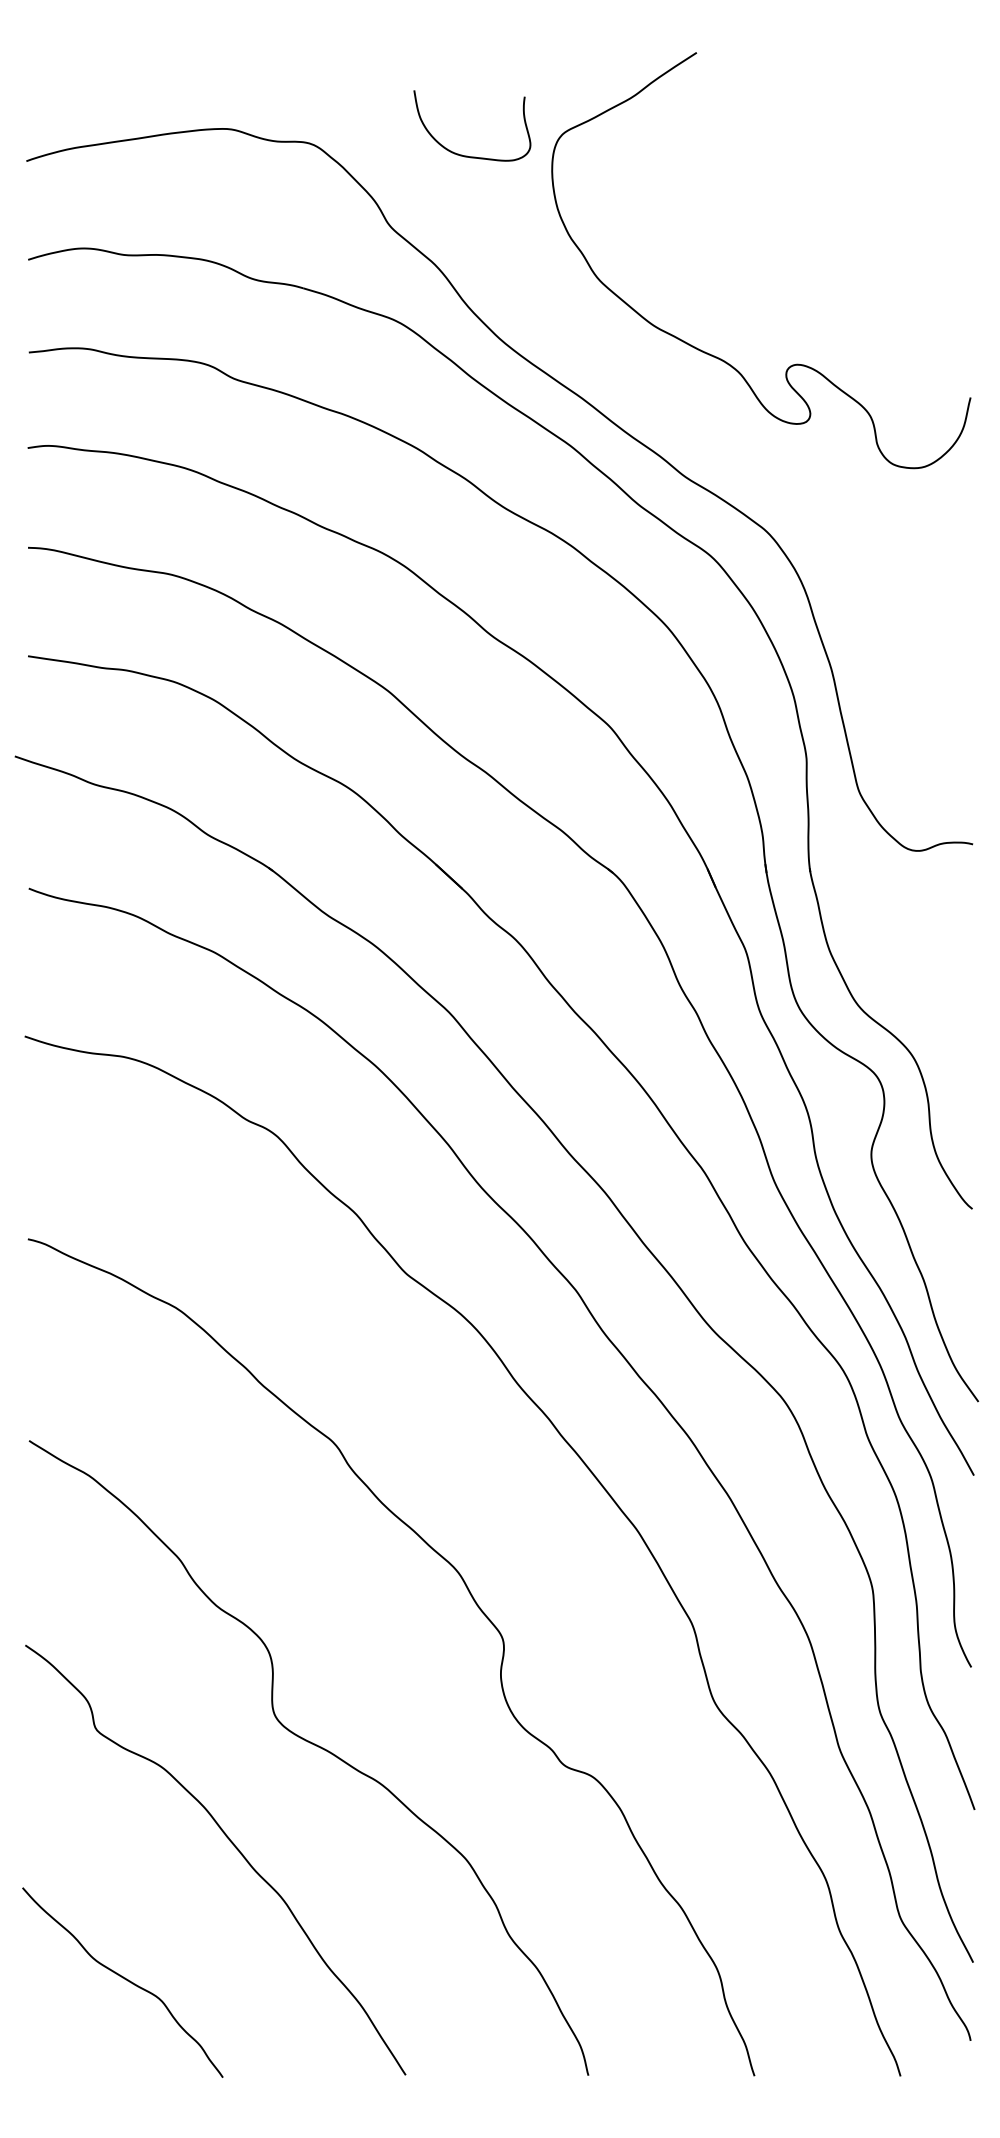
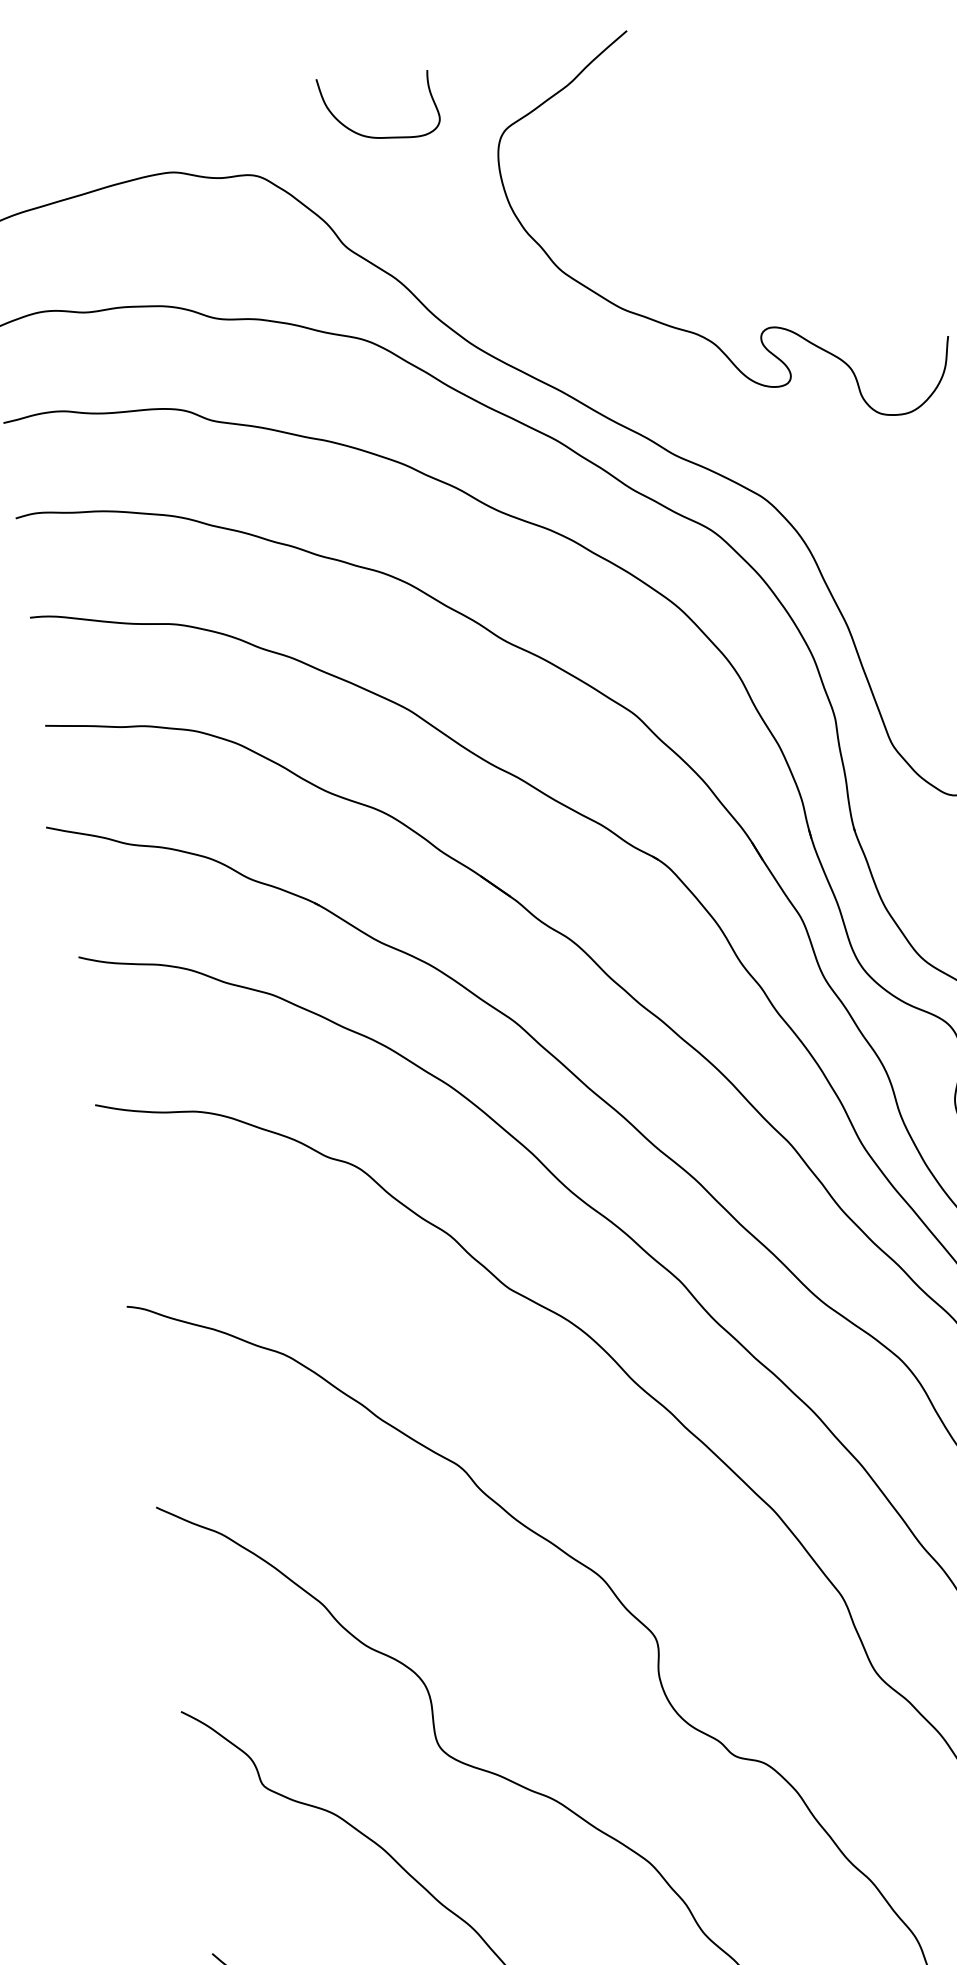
curve: (467, 155) -> (378, 136), moved

